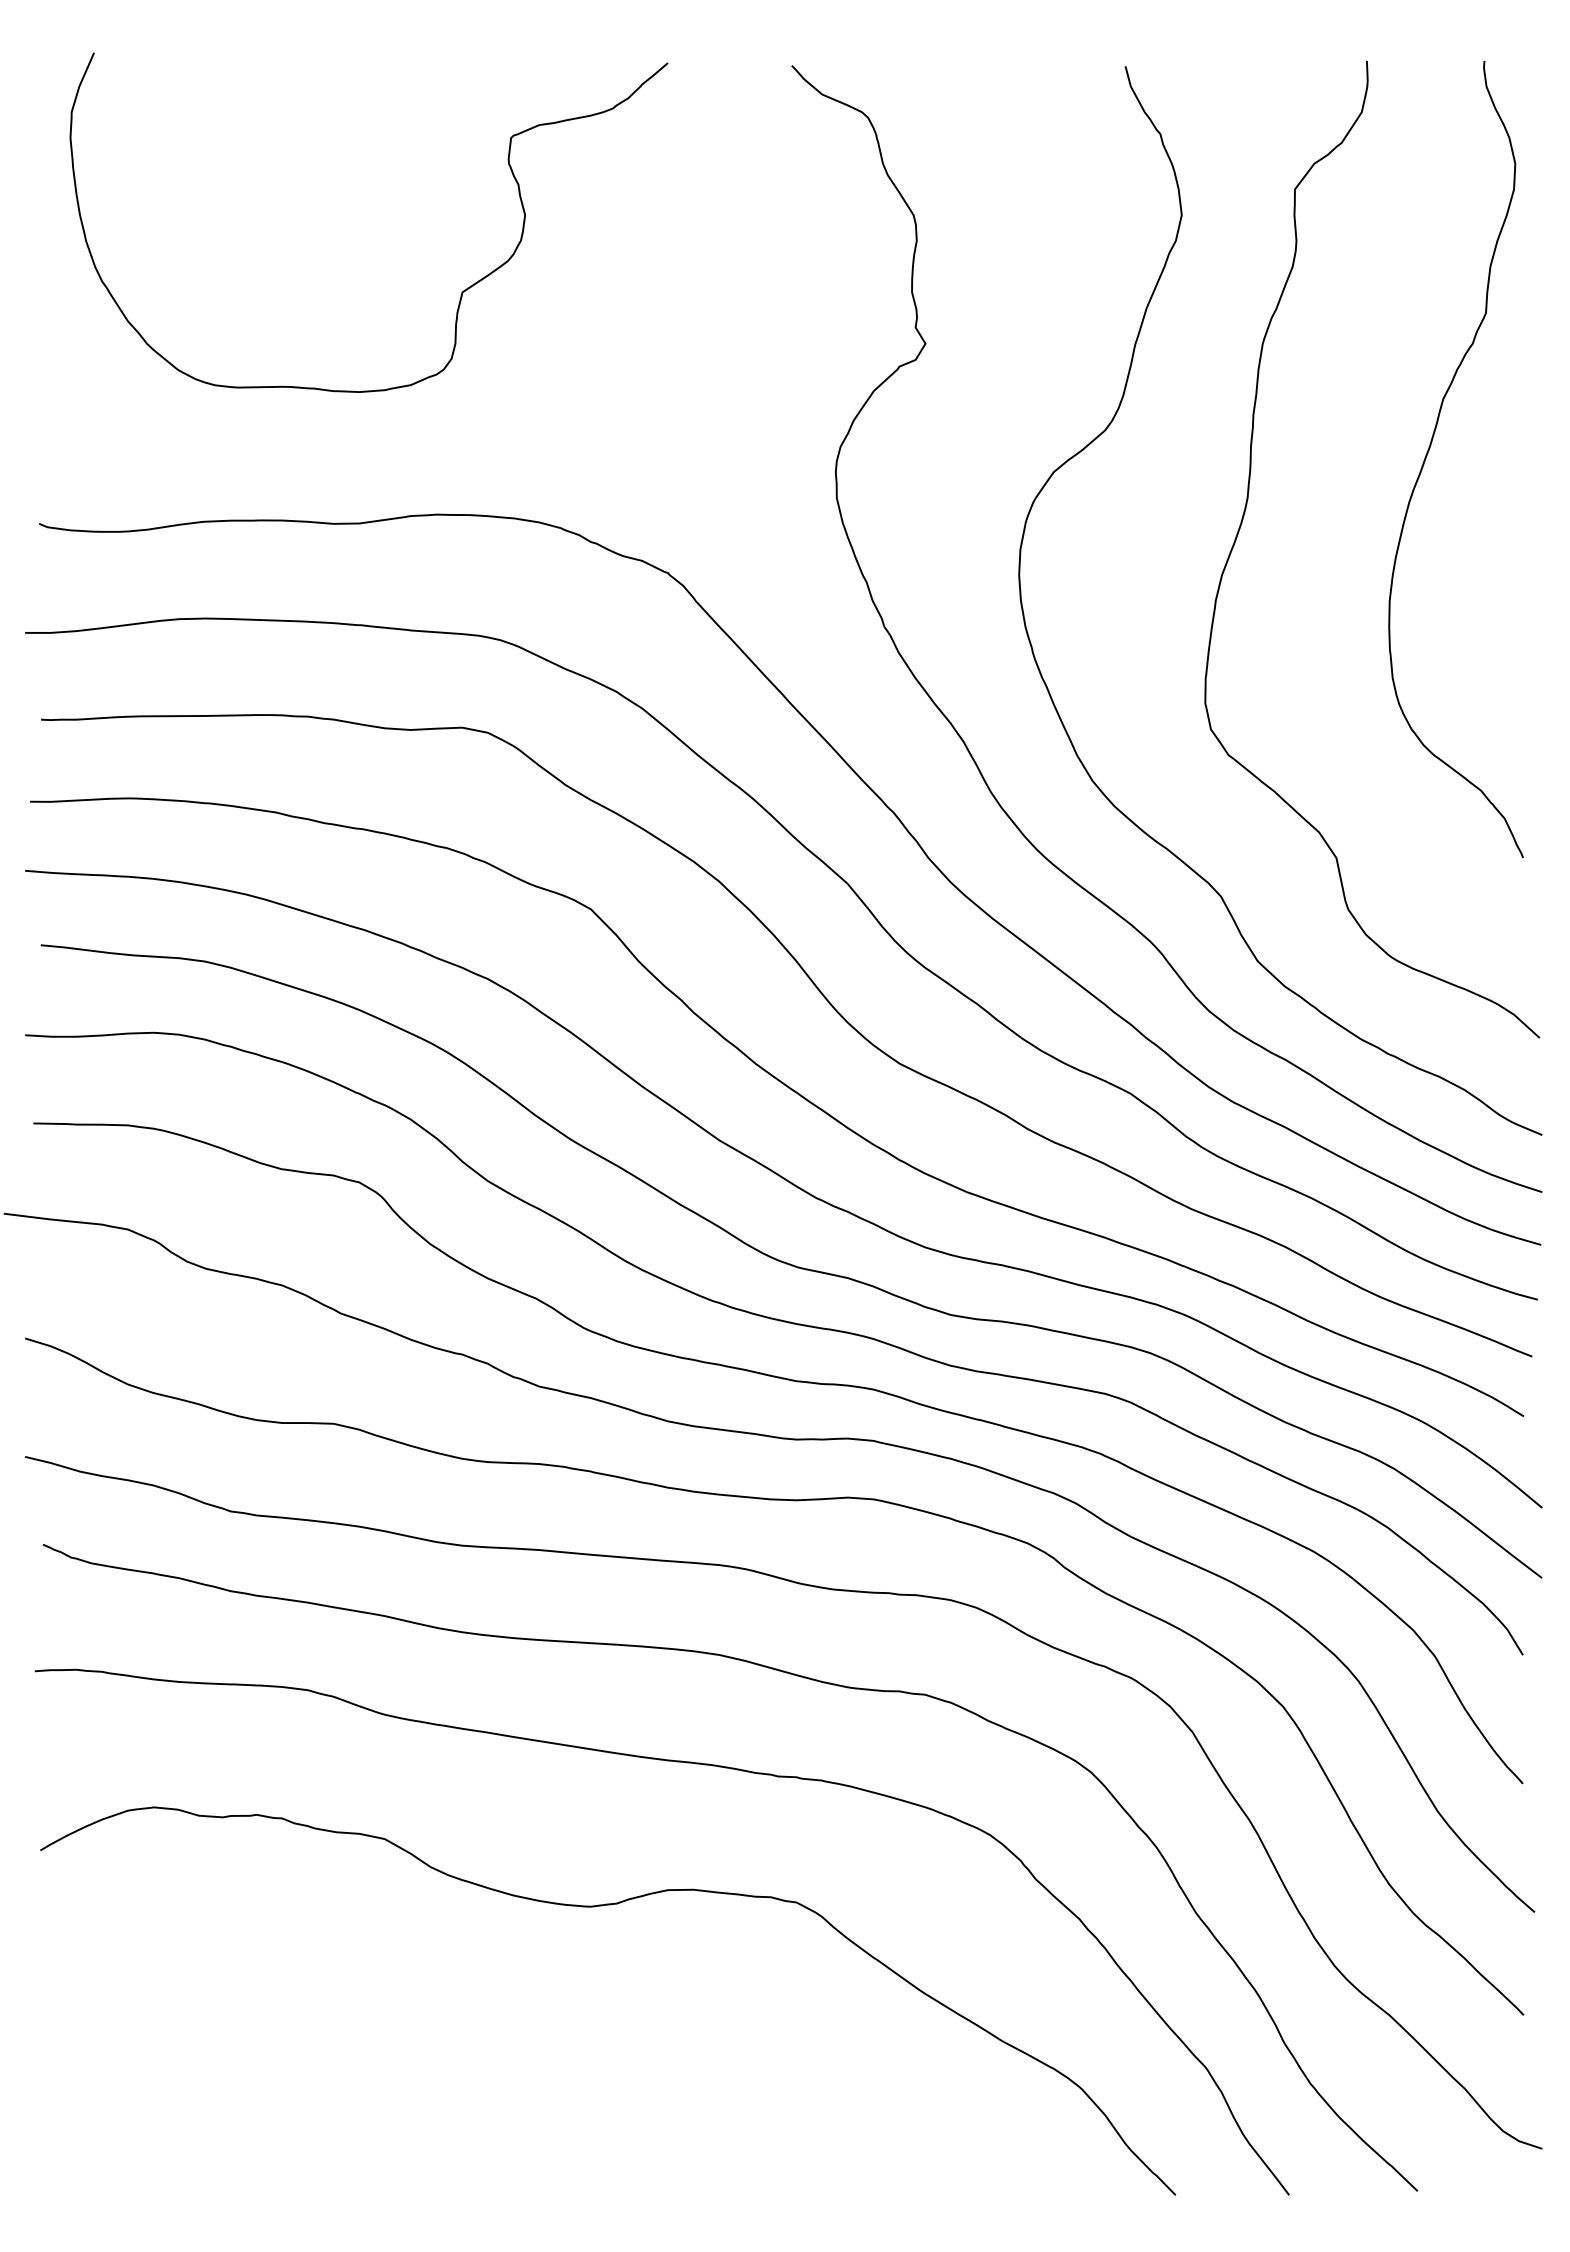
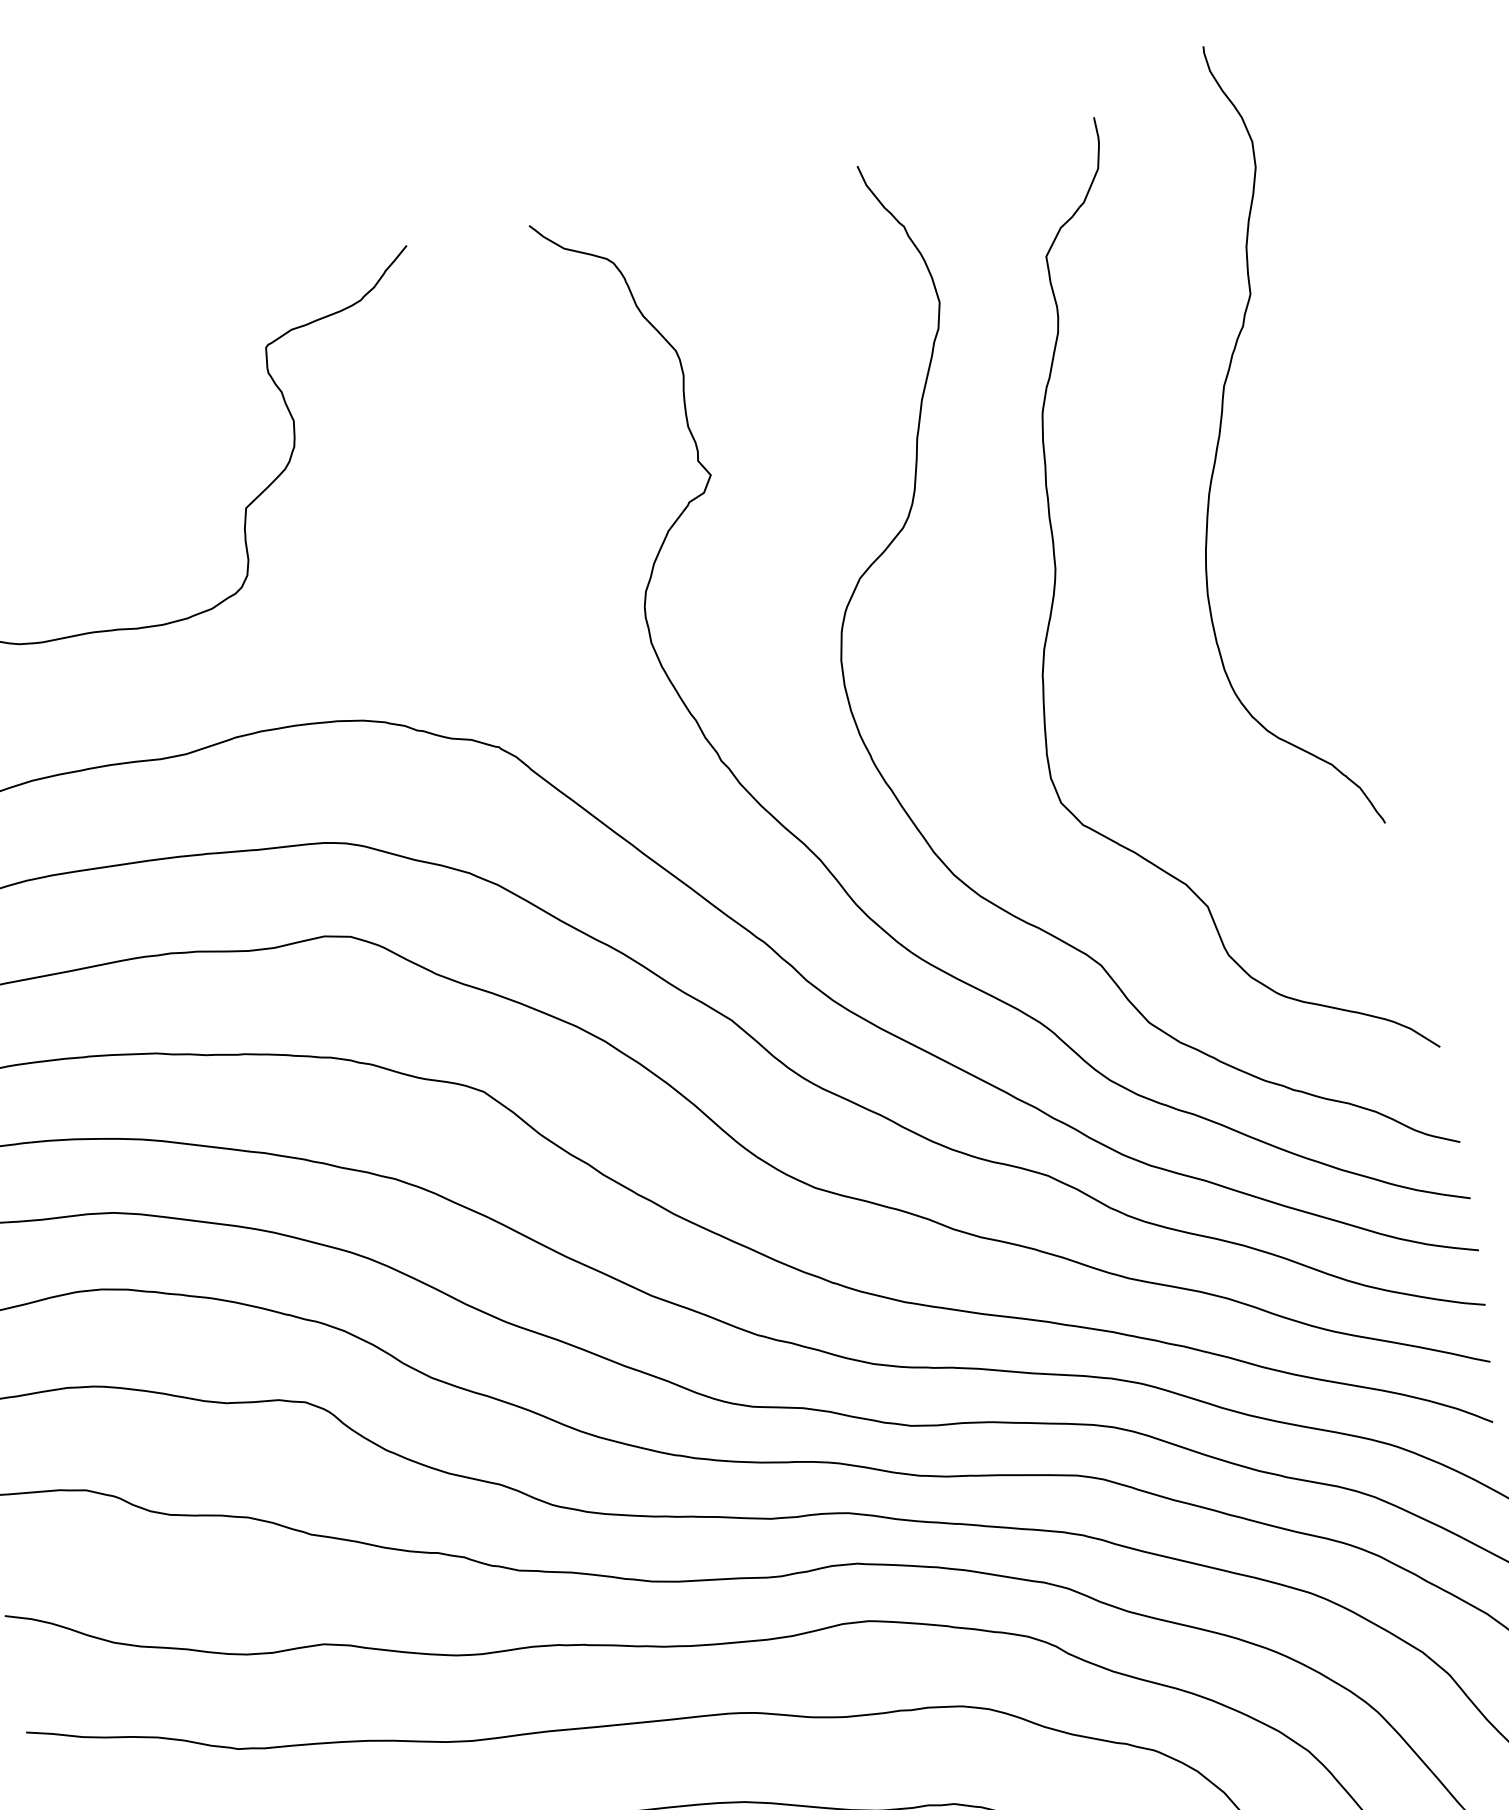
curve: (1430, 448) -> (1220, 437), moved

